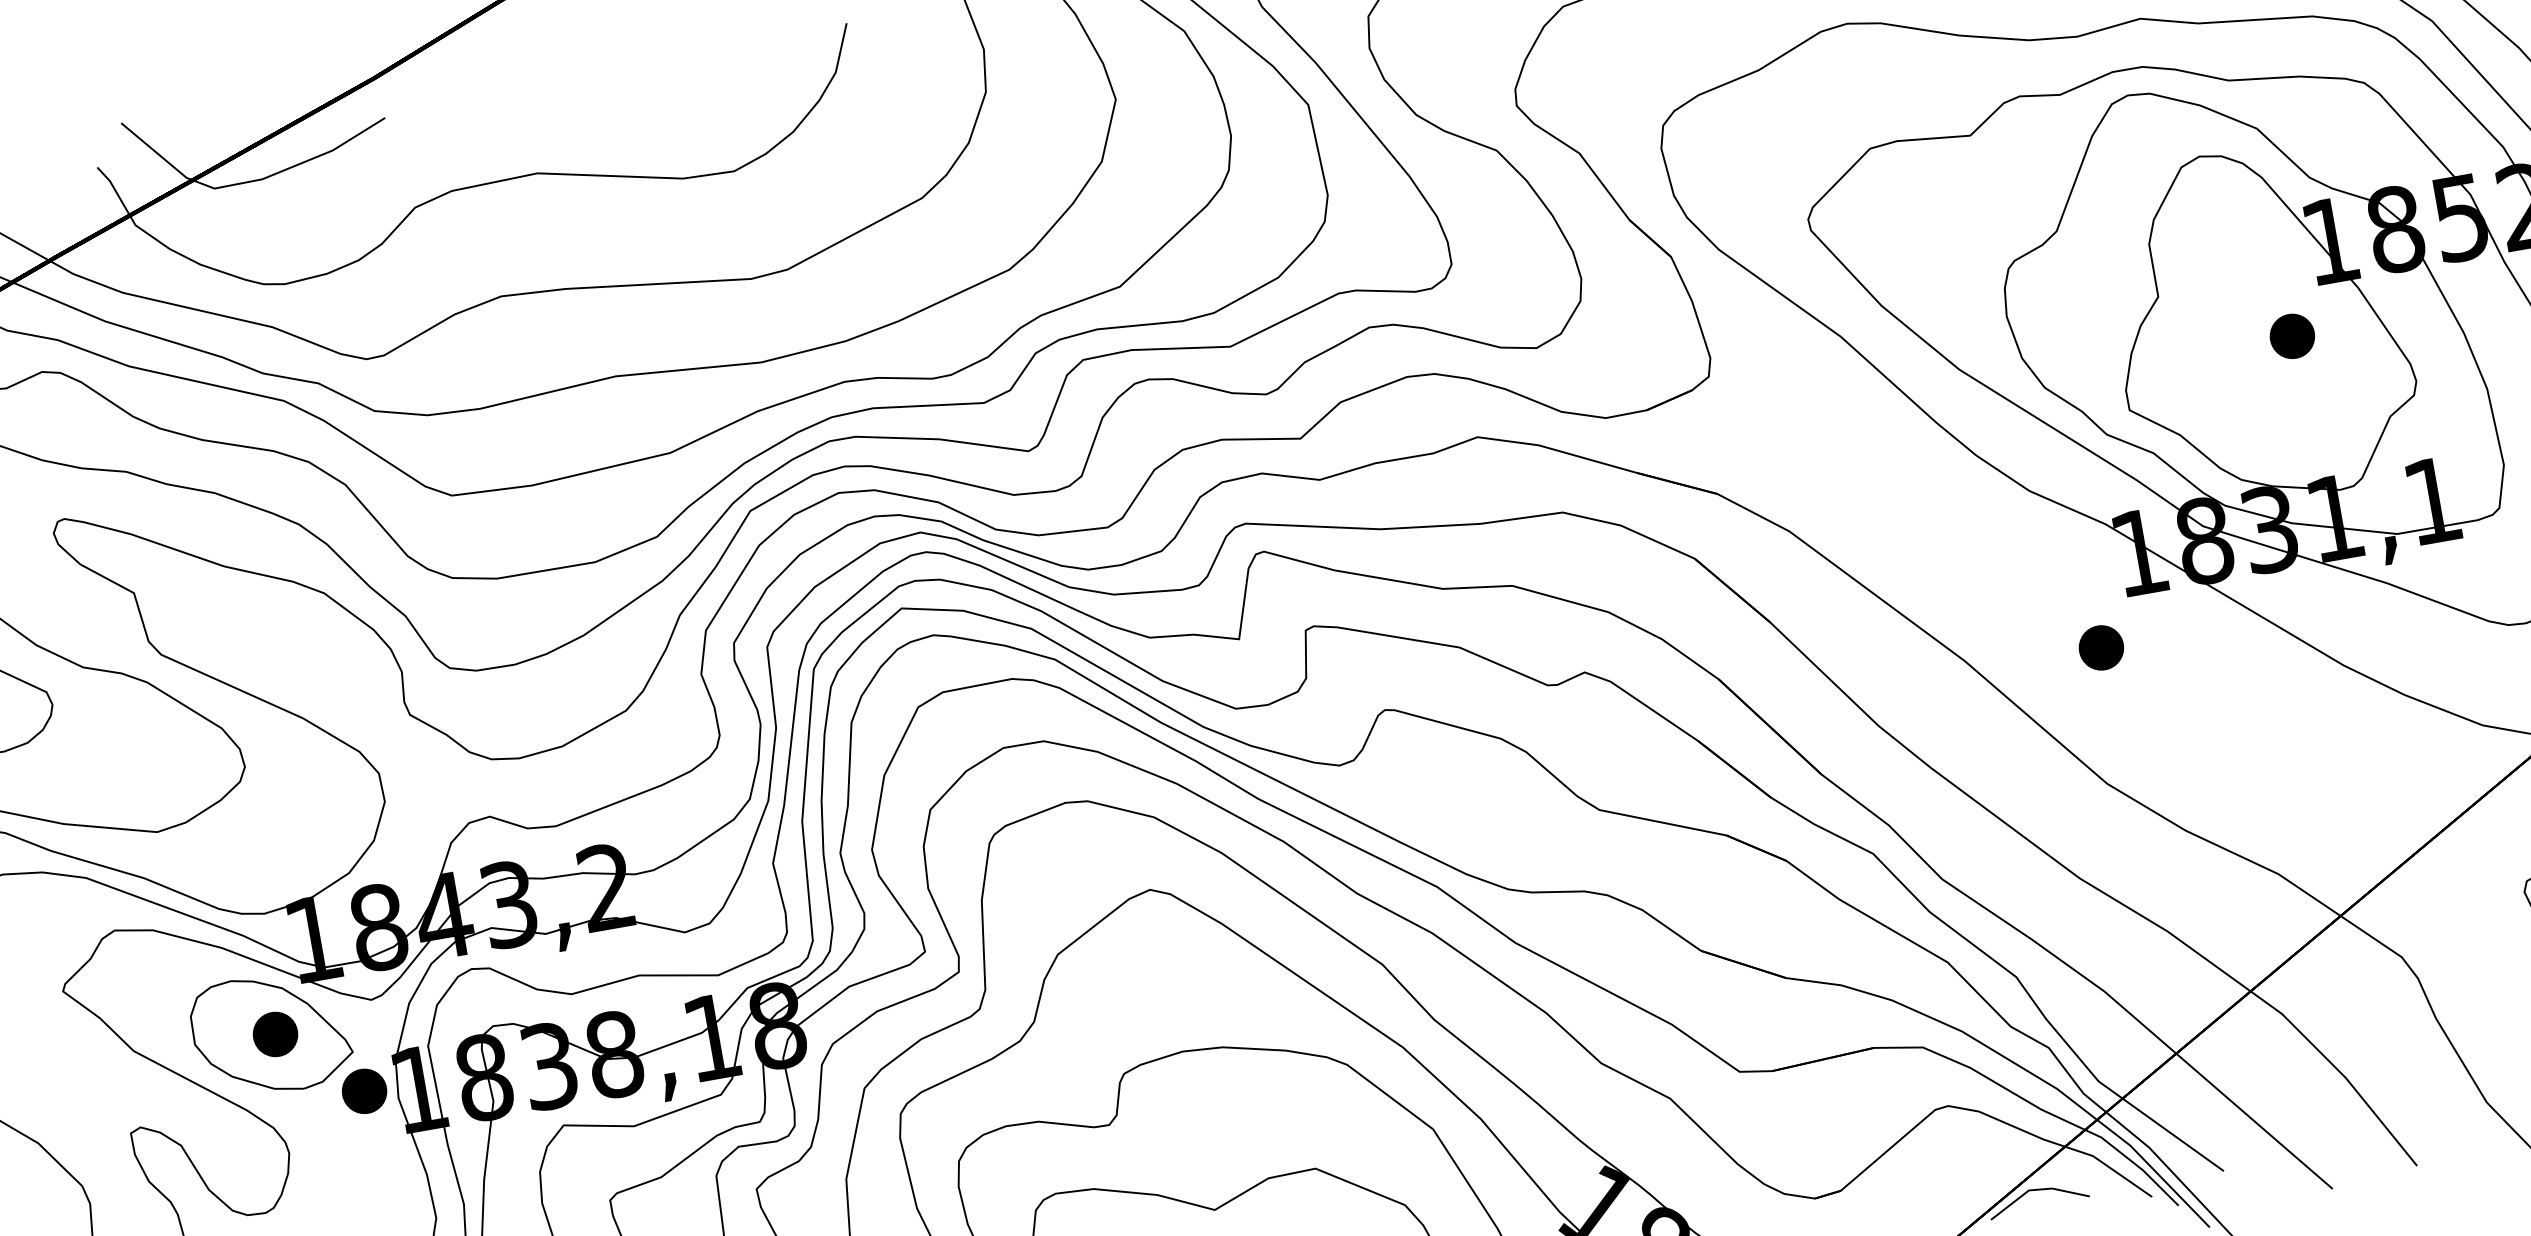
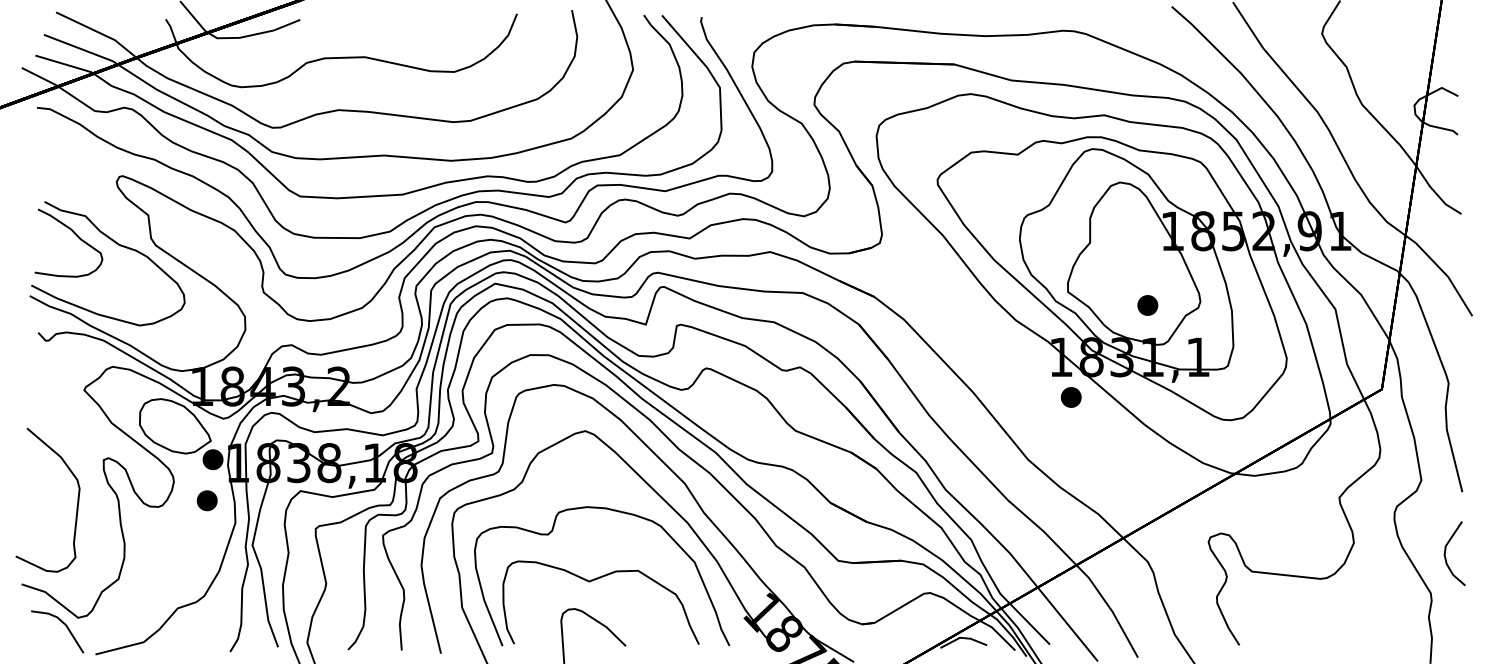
part: (2291, 336) -> (1147, 305), moved
part: (2099, 648) -> (1070, 397), moved
part: (273, 1034) -> (206, 500), moved

